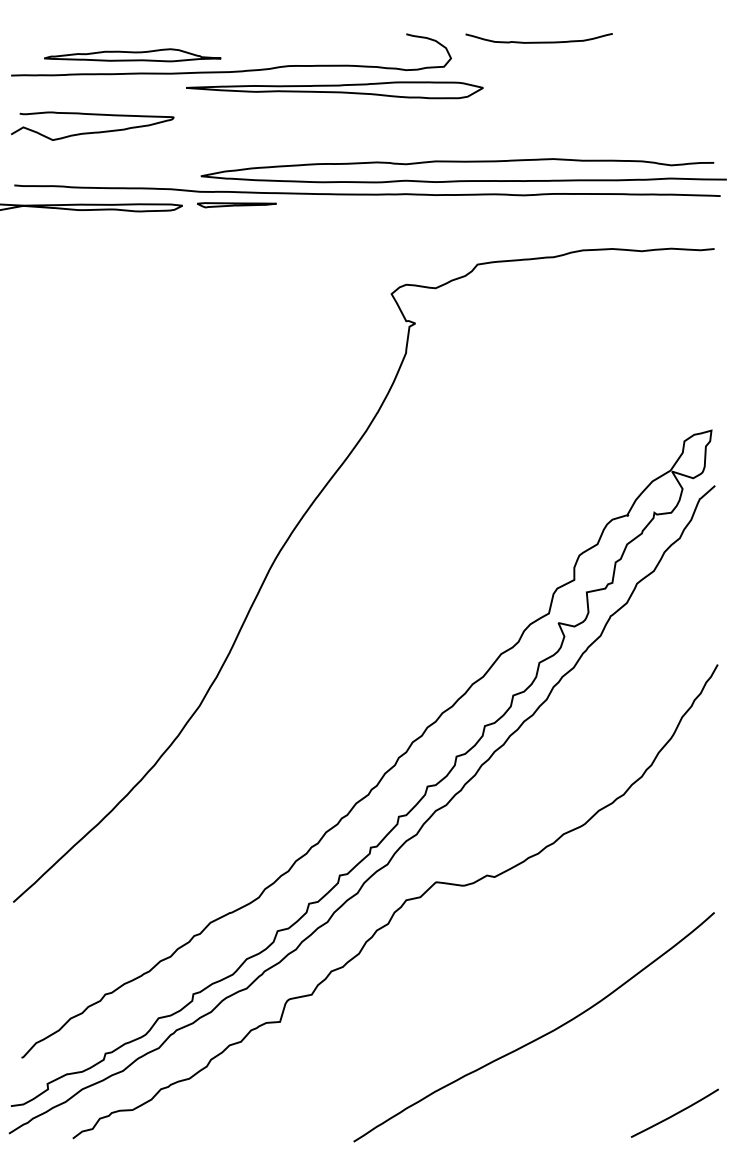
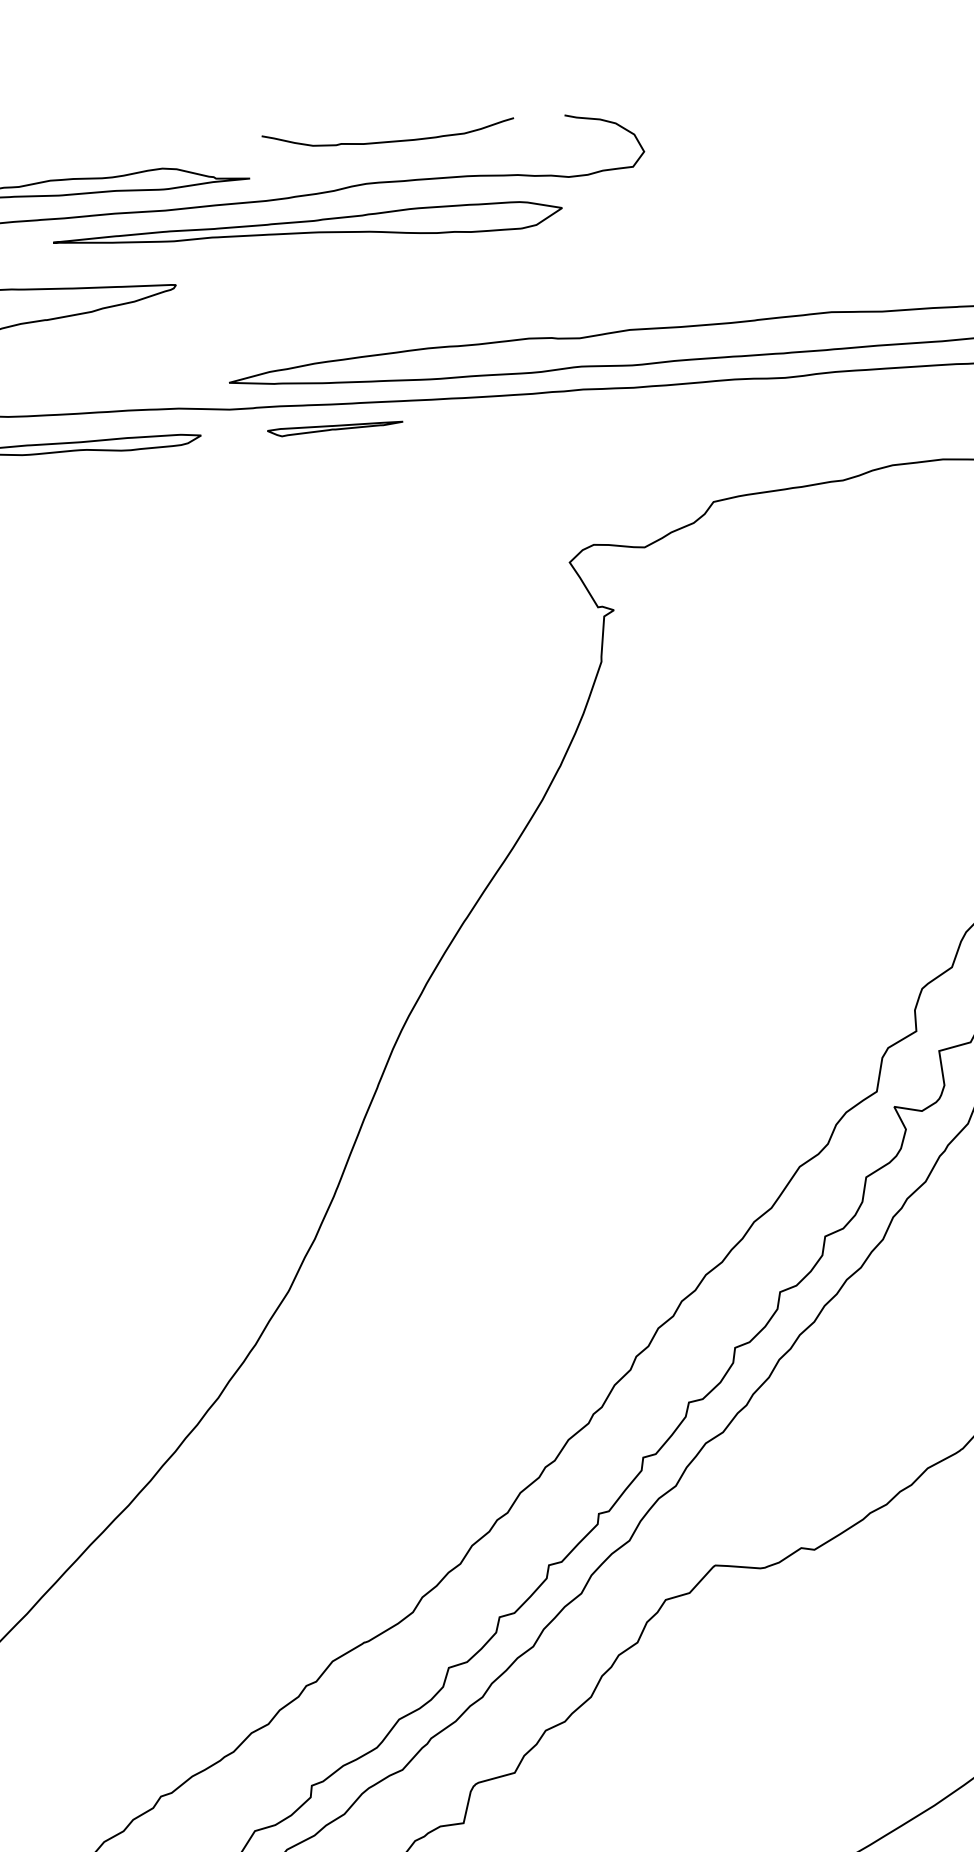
curve: (538, 41) -> (387, 139), moved
part: (334, 90) -> (307, 229), moved
part: (236, 205) -> (334, 429), moved

